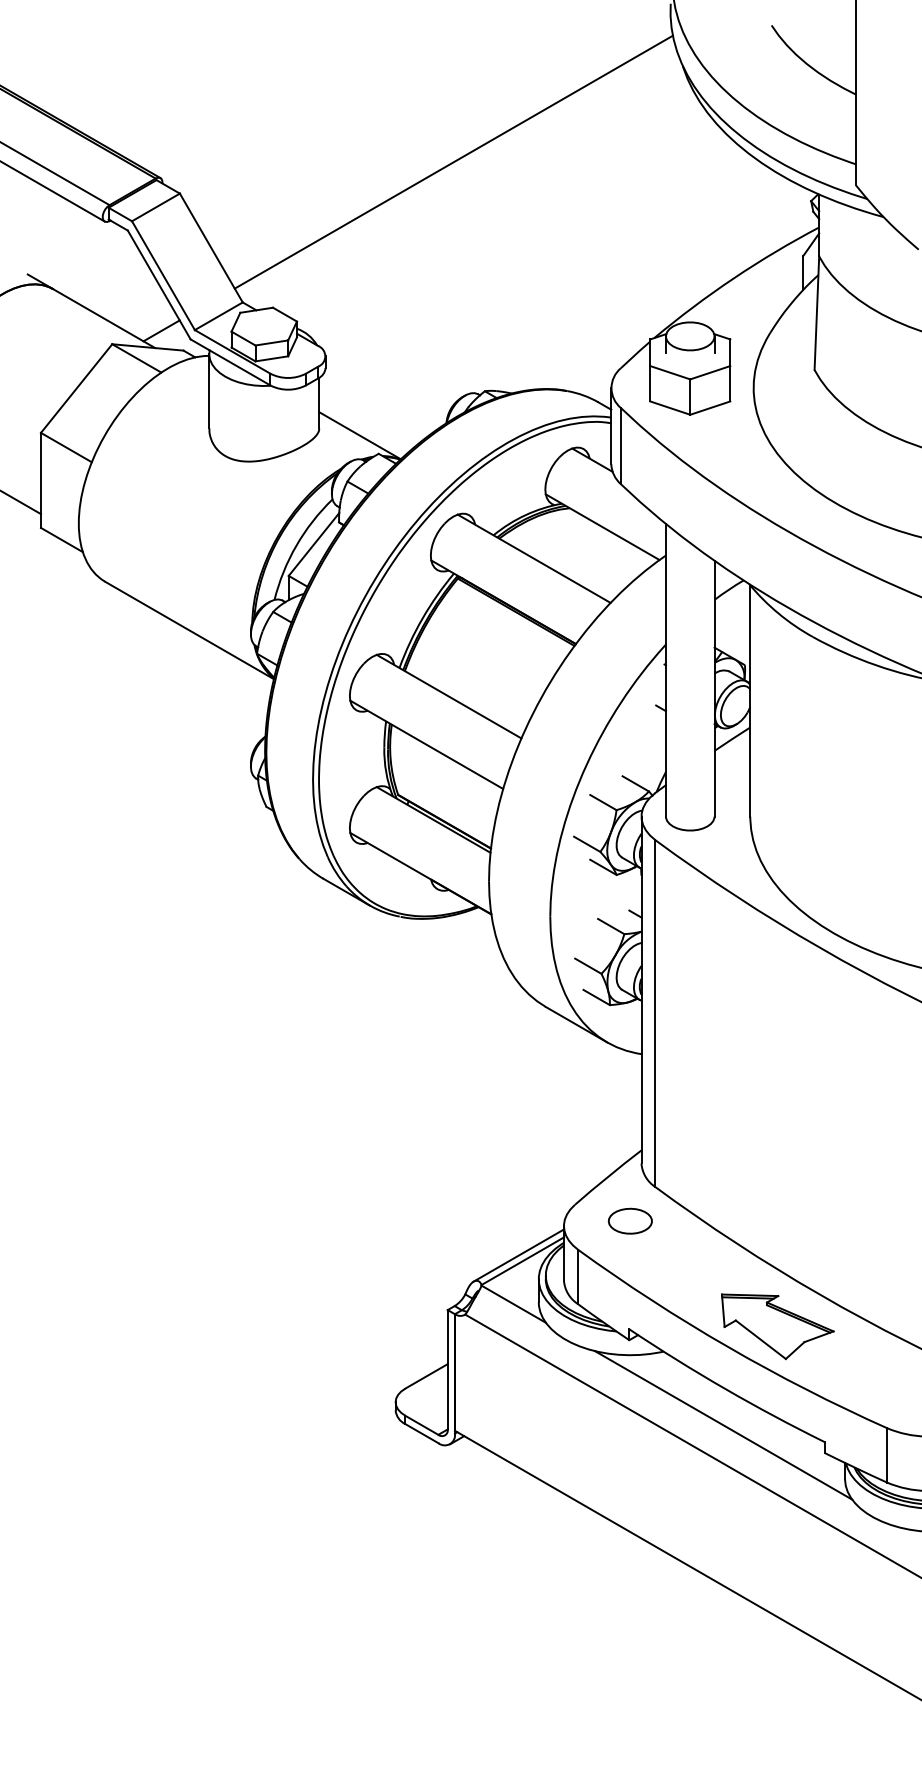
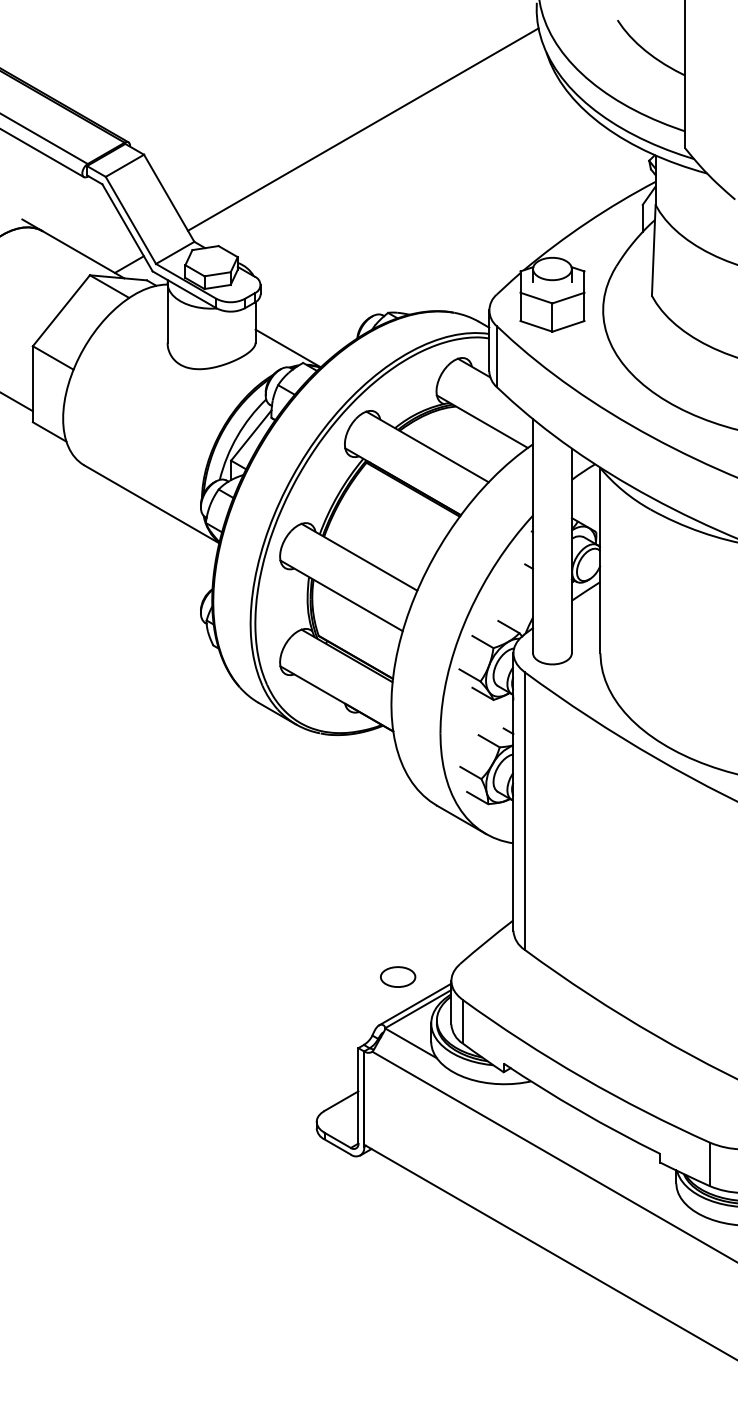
part: (629, 1220) -> (397, 976), moved
part: (777, 1326) -> (622, 1061), removed
line: (723, 1425) -> (579, 1140), removed

